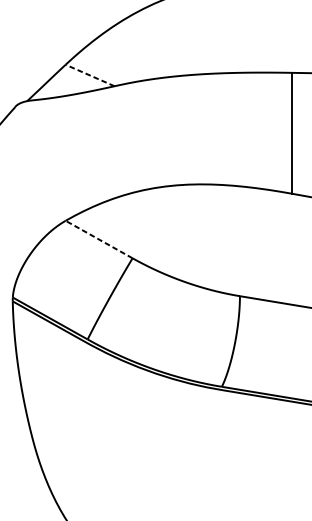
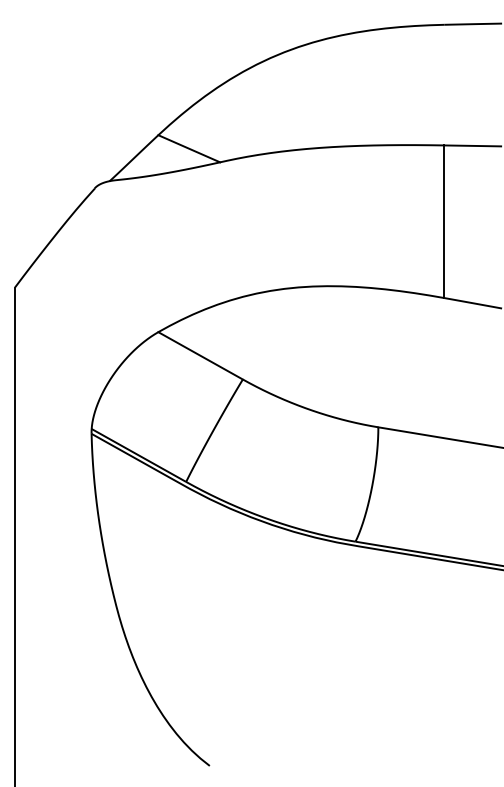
line: (90, 75) -> (189, 148), dashed -> solid
line: (99, 239) -> (200, 355), dashed -> solid

